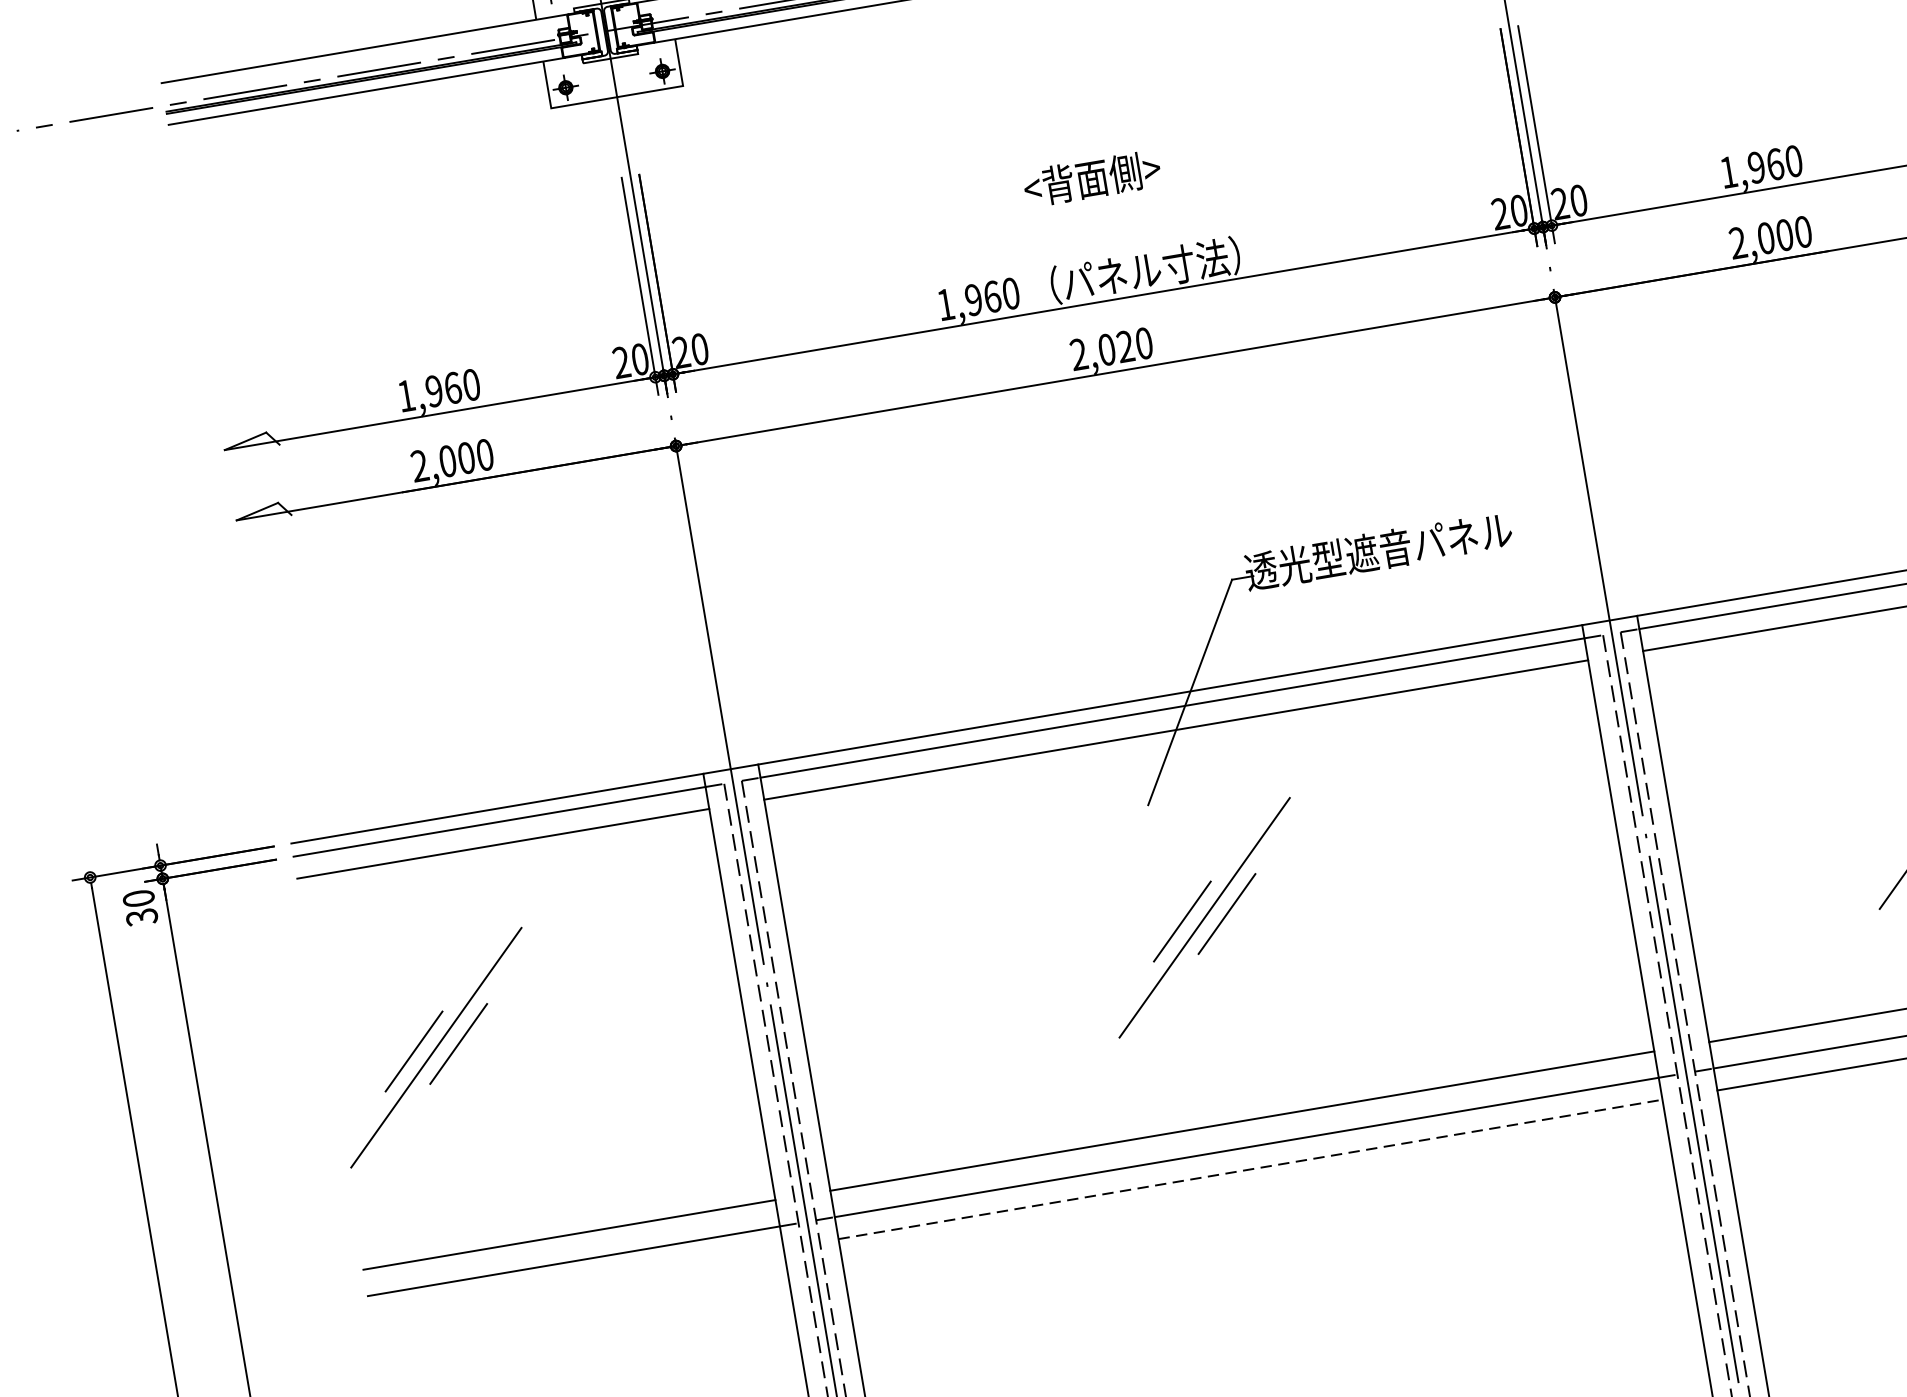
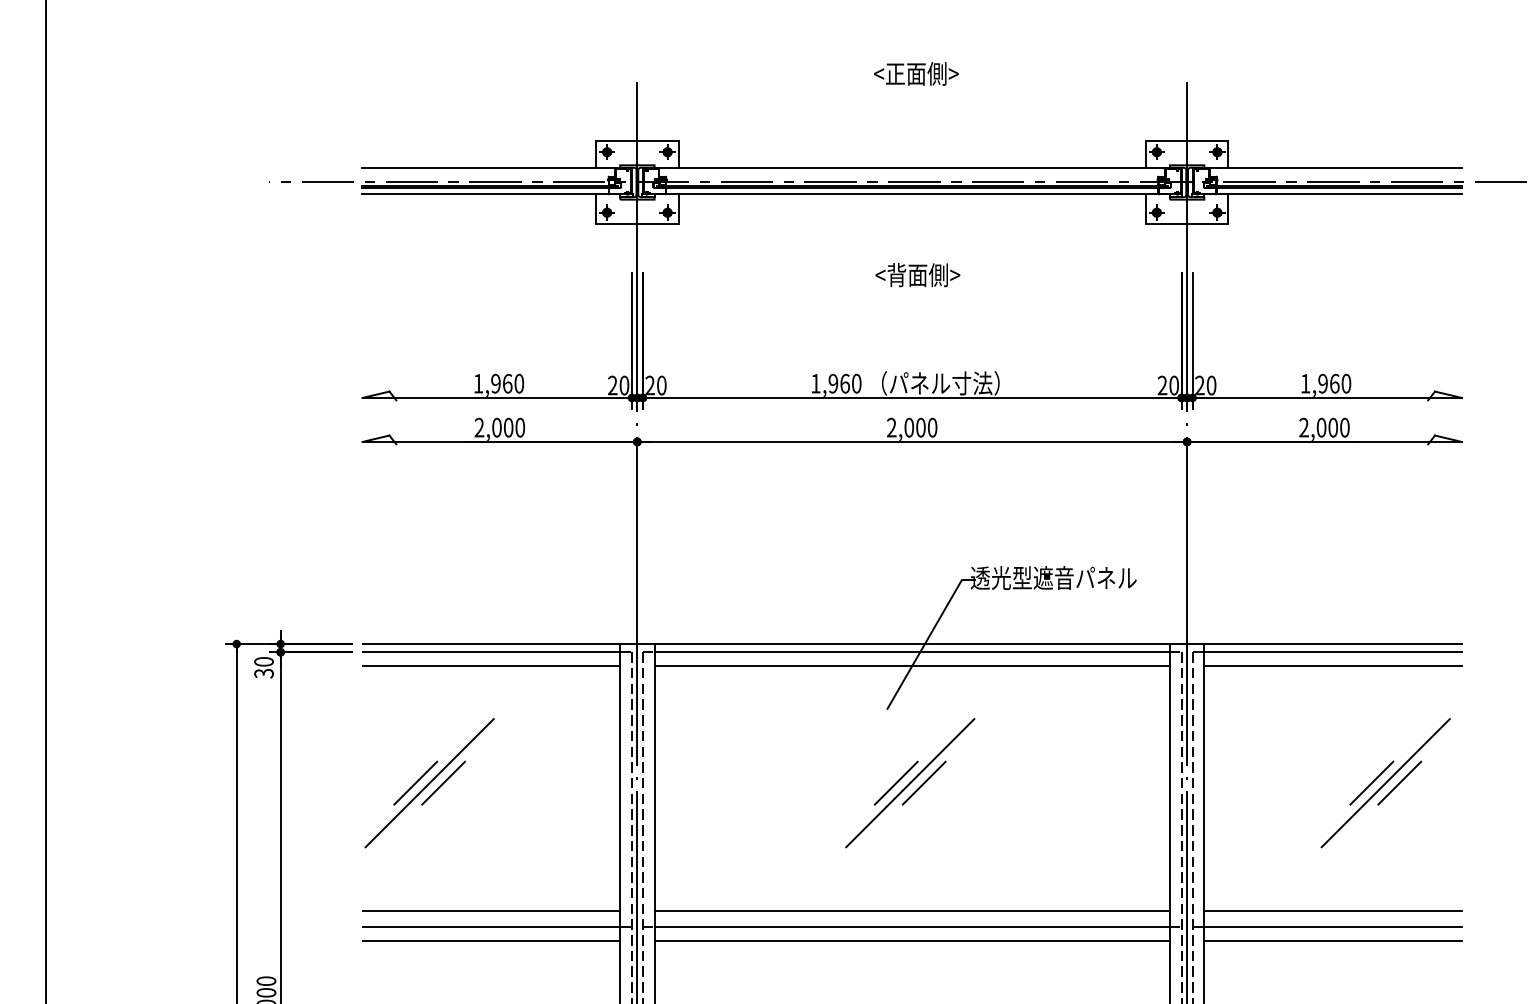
text: (1091, 179) -> (917, 275), moved
text: (1124, 346) -> (920, 427), 2,020 -> 2,000
line: (1250, 1168) -> (912, 940), dashed -> solid
line: (577, 1282) -> (491, 940), added

